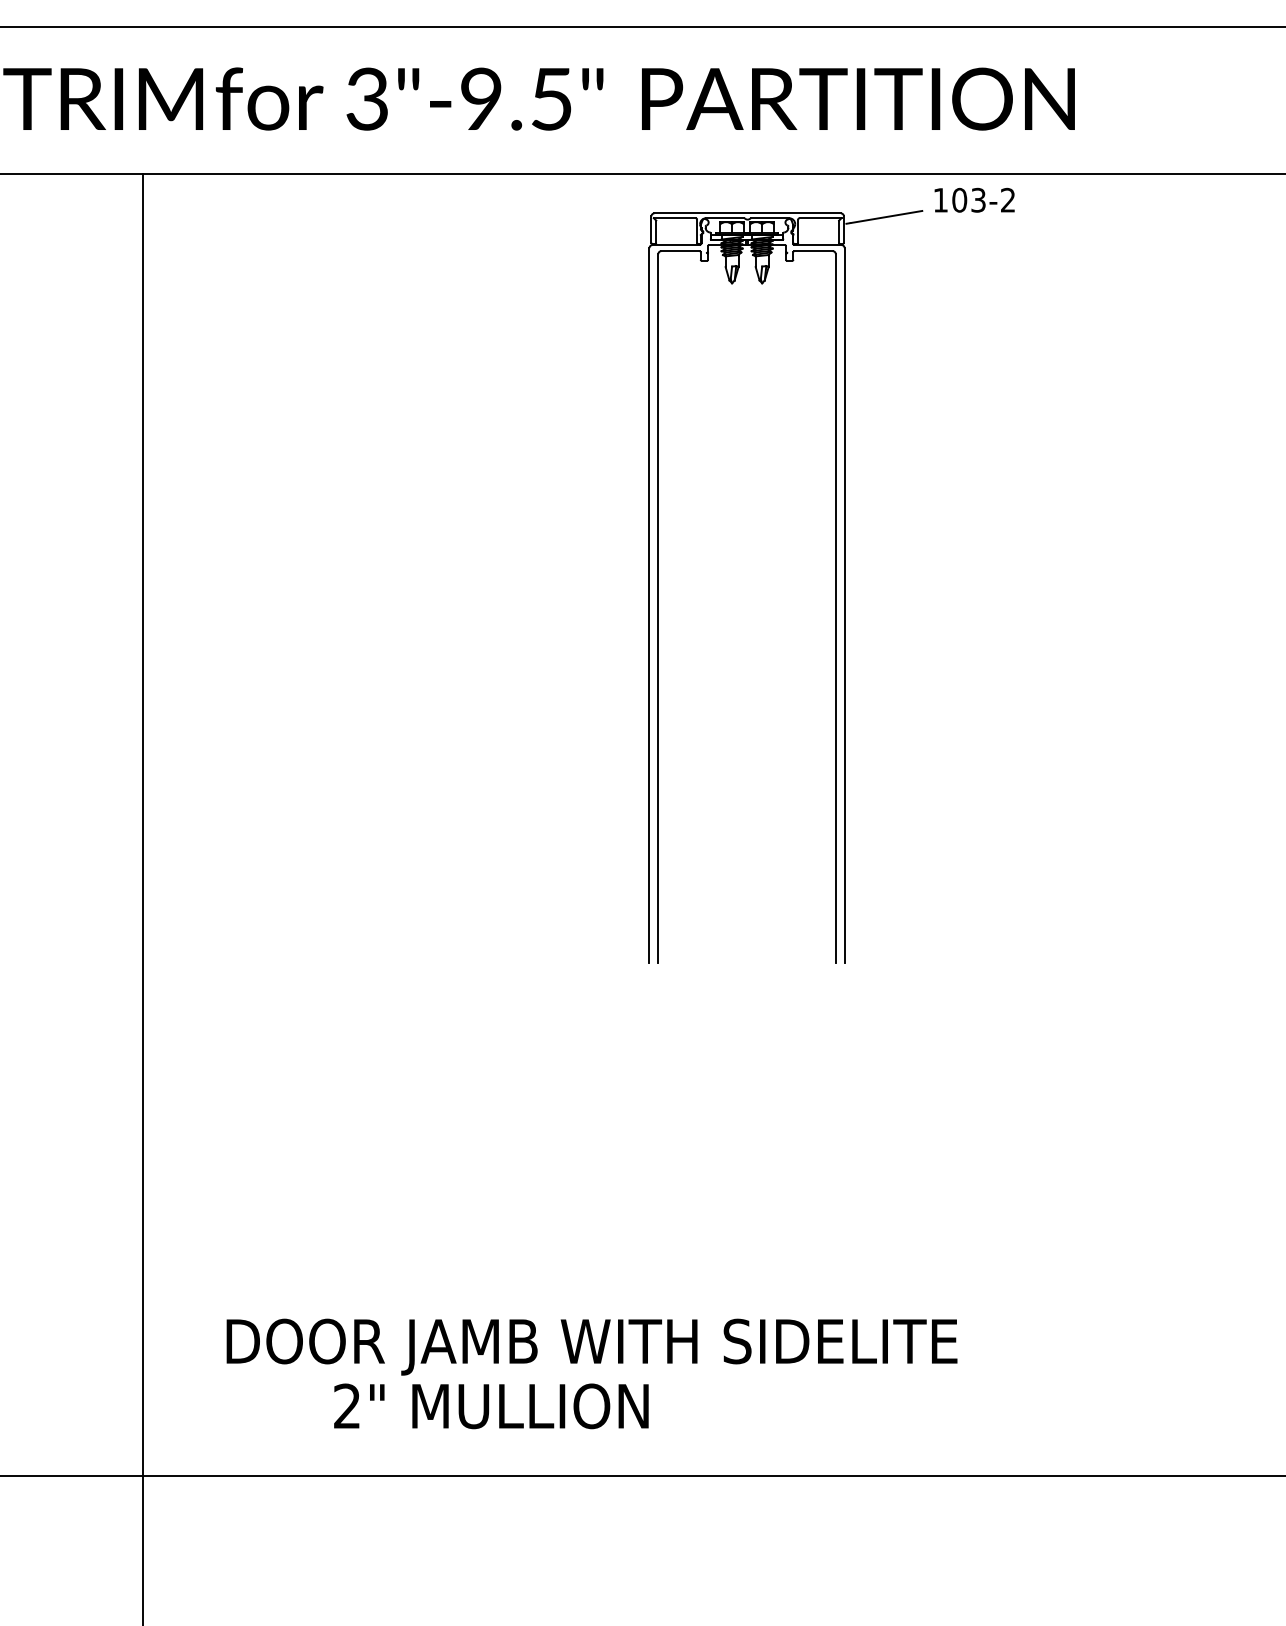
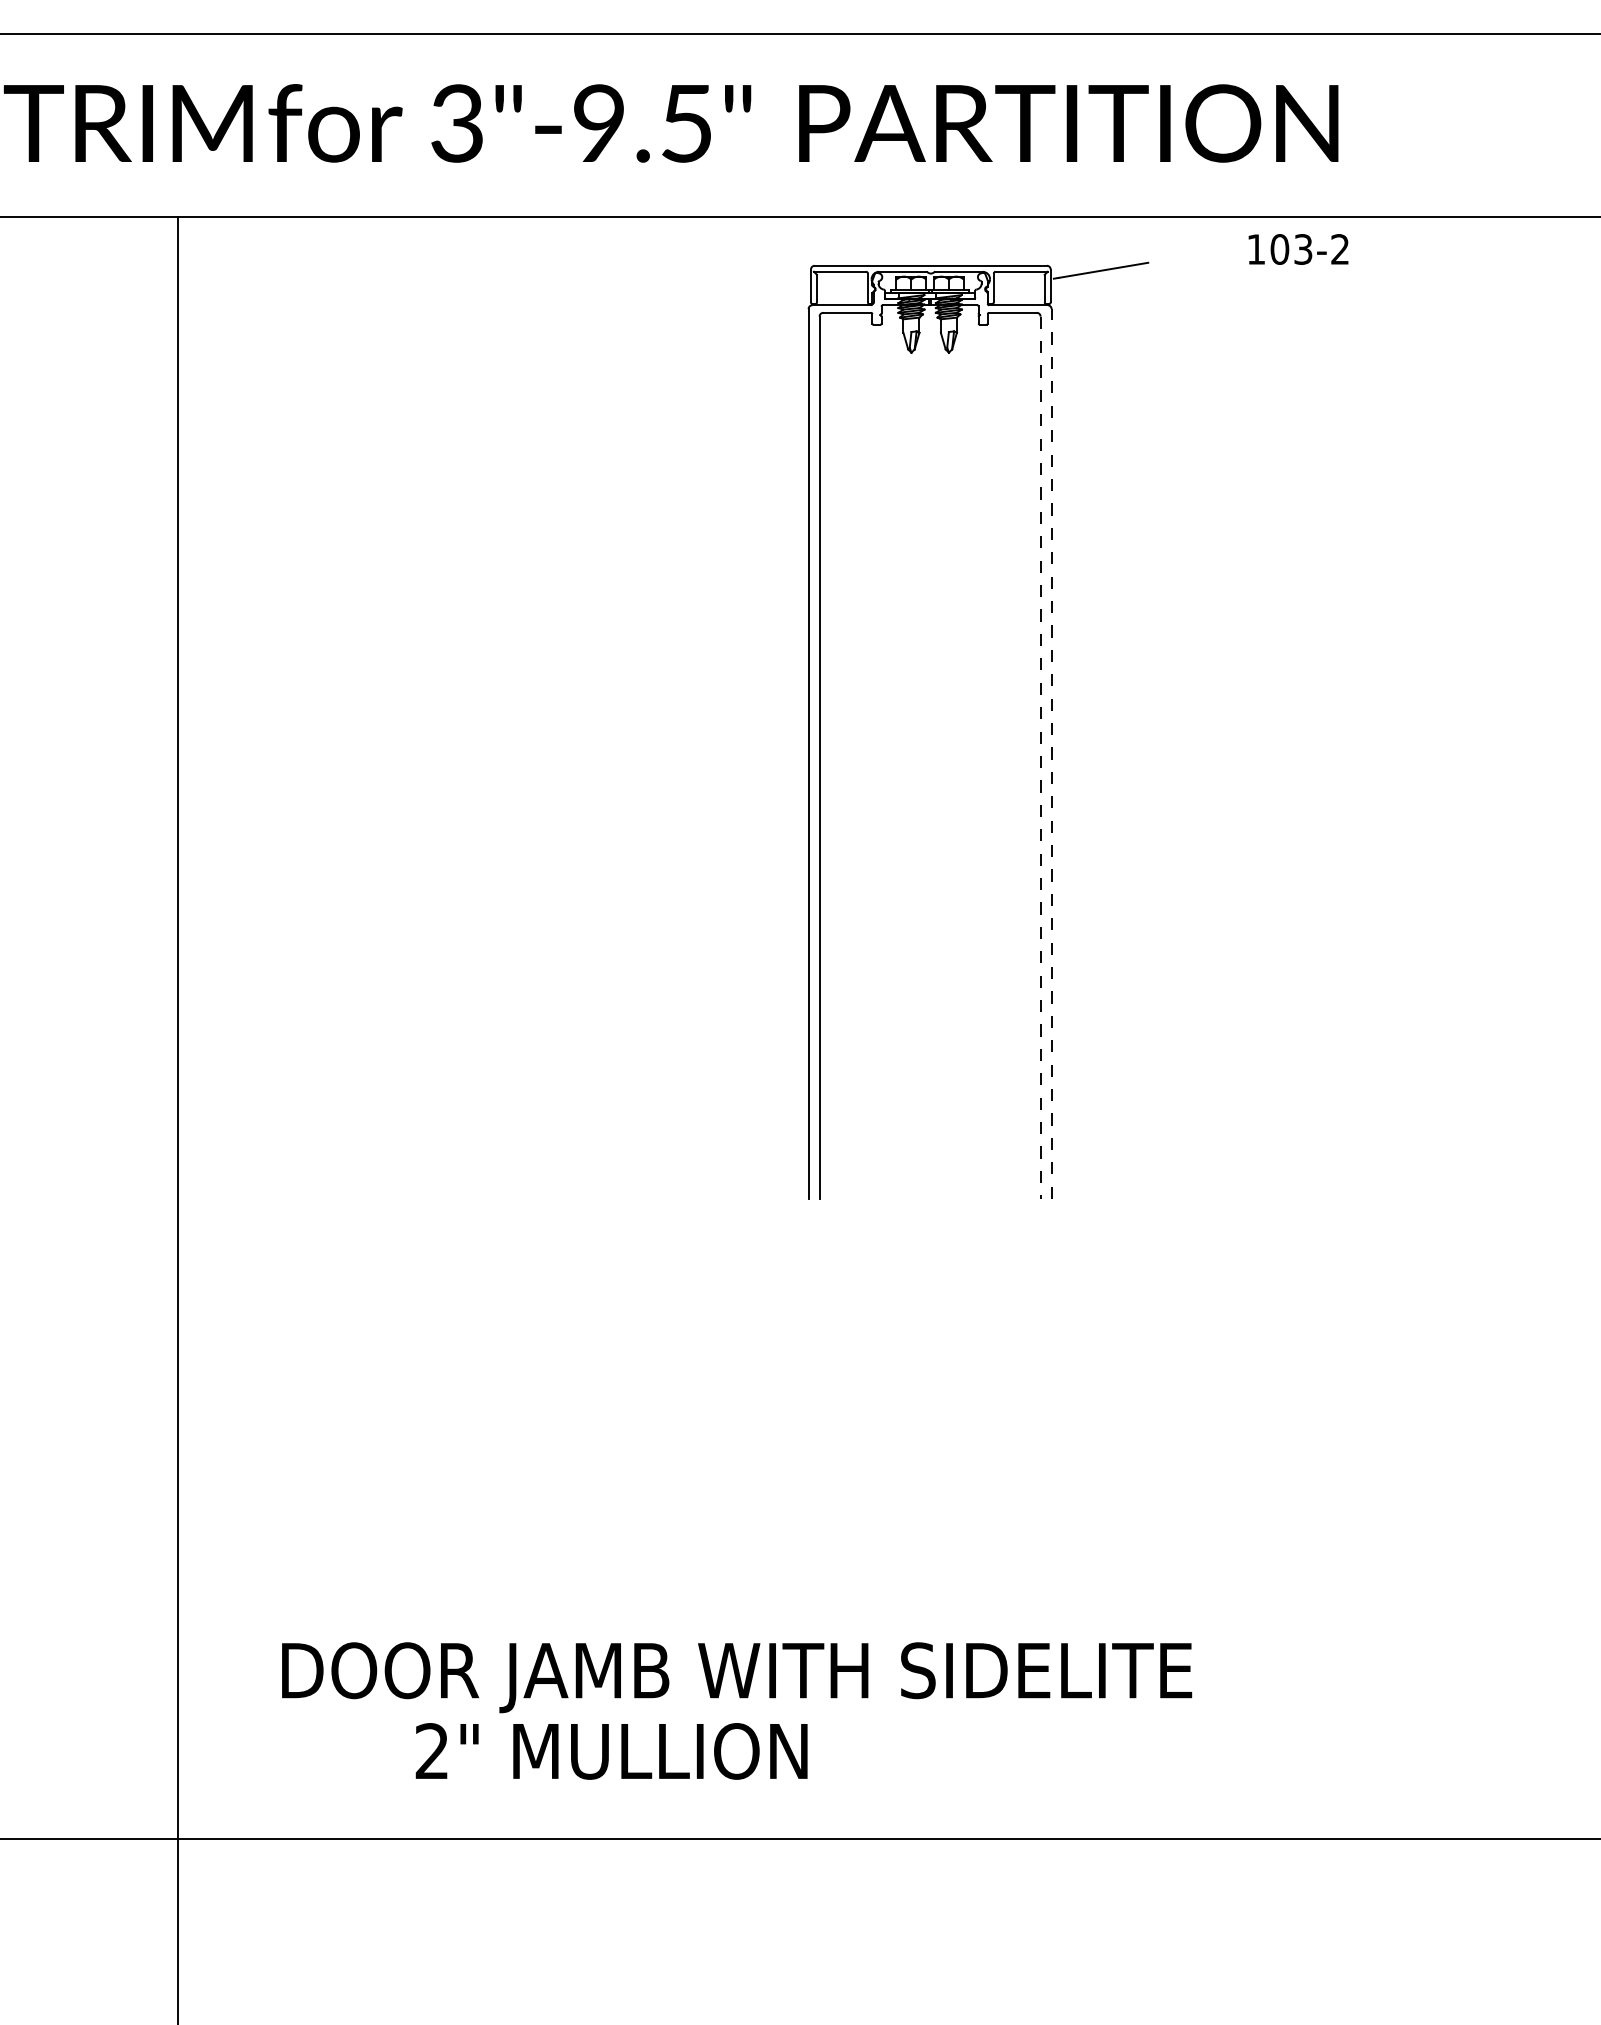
text: (974, 200) -> (1298, 249), moved
line: (844, 605) -> (1051, 753), solid -> dashed
line: (835, 609) -> (1040, 758), solid -> dashed

